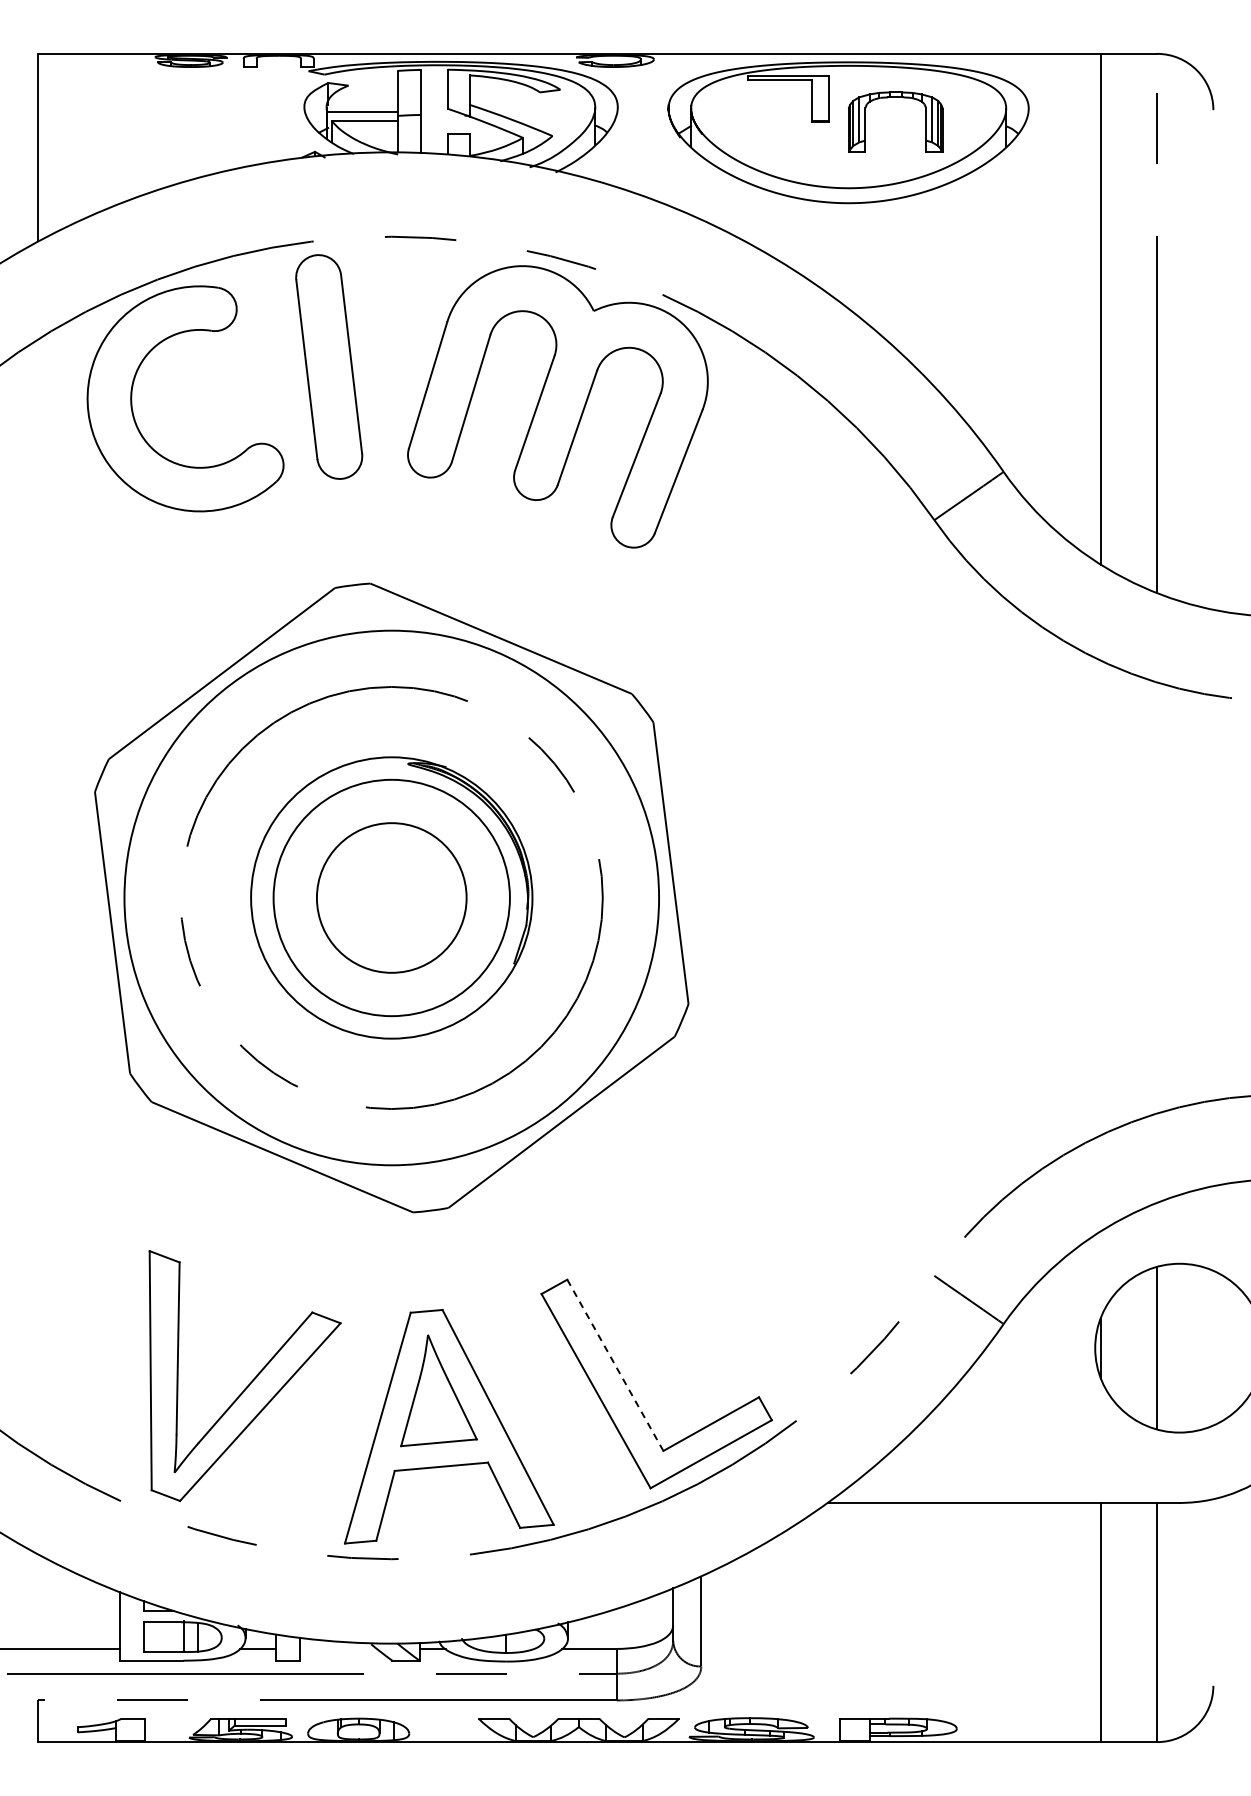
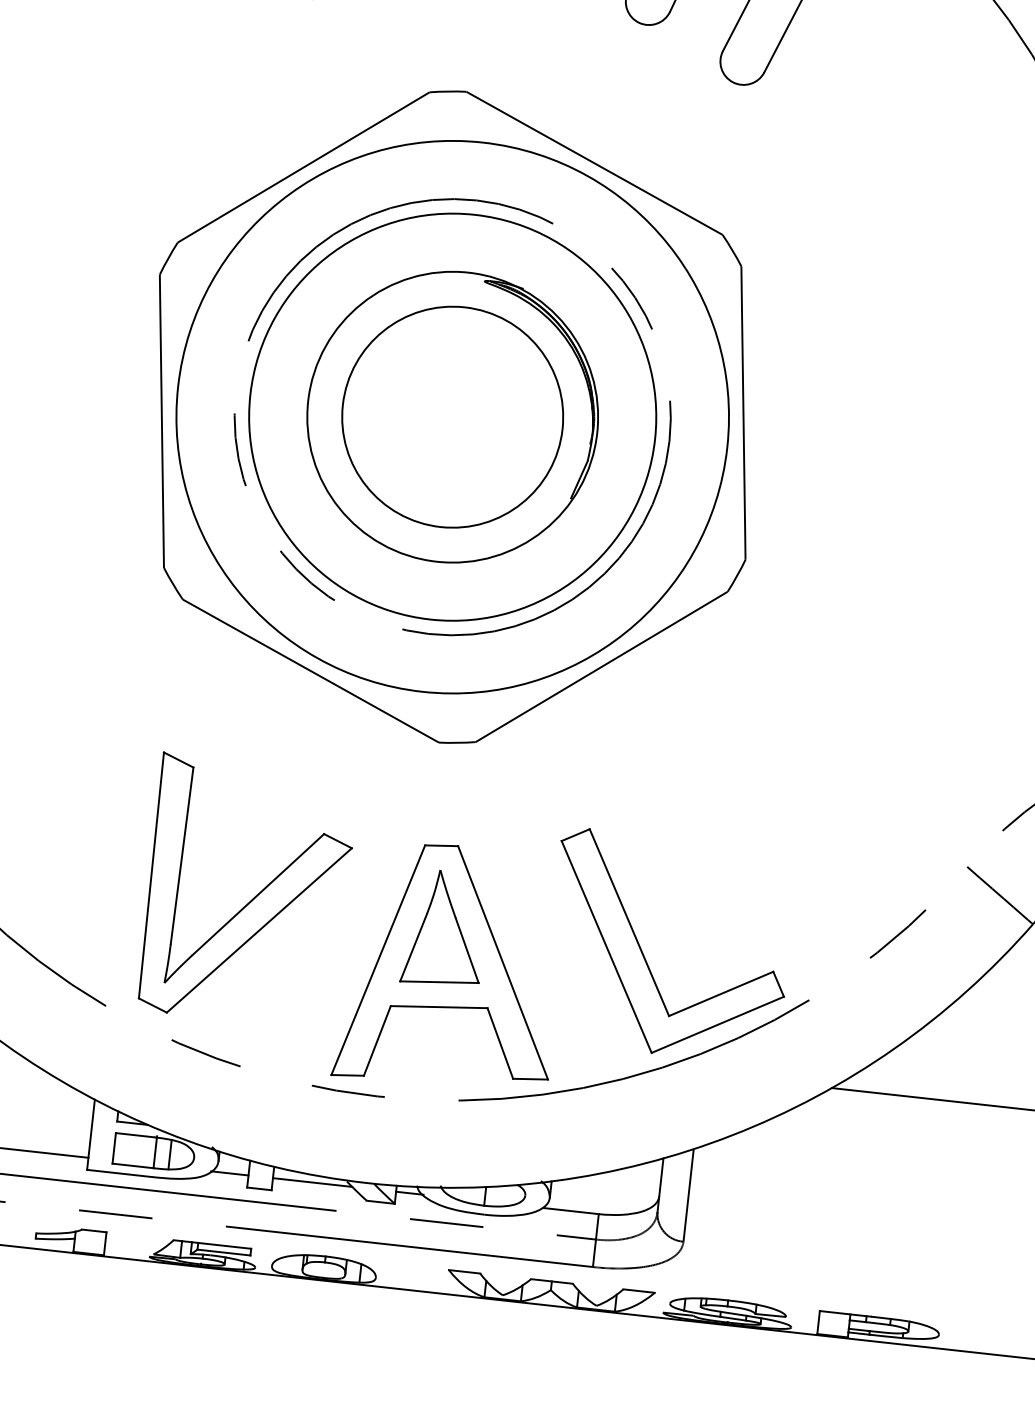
circle: (391, 897) -> (452, 416), size x1.43
circle: (391, 897) -> (452, 416), size x1.67
line: (615, 1365) -> (629, 922), dashed -> solid
line: (337, 1648) -> (311, 1182), added

